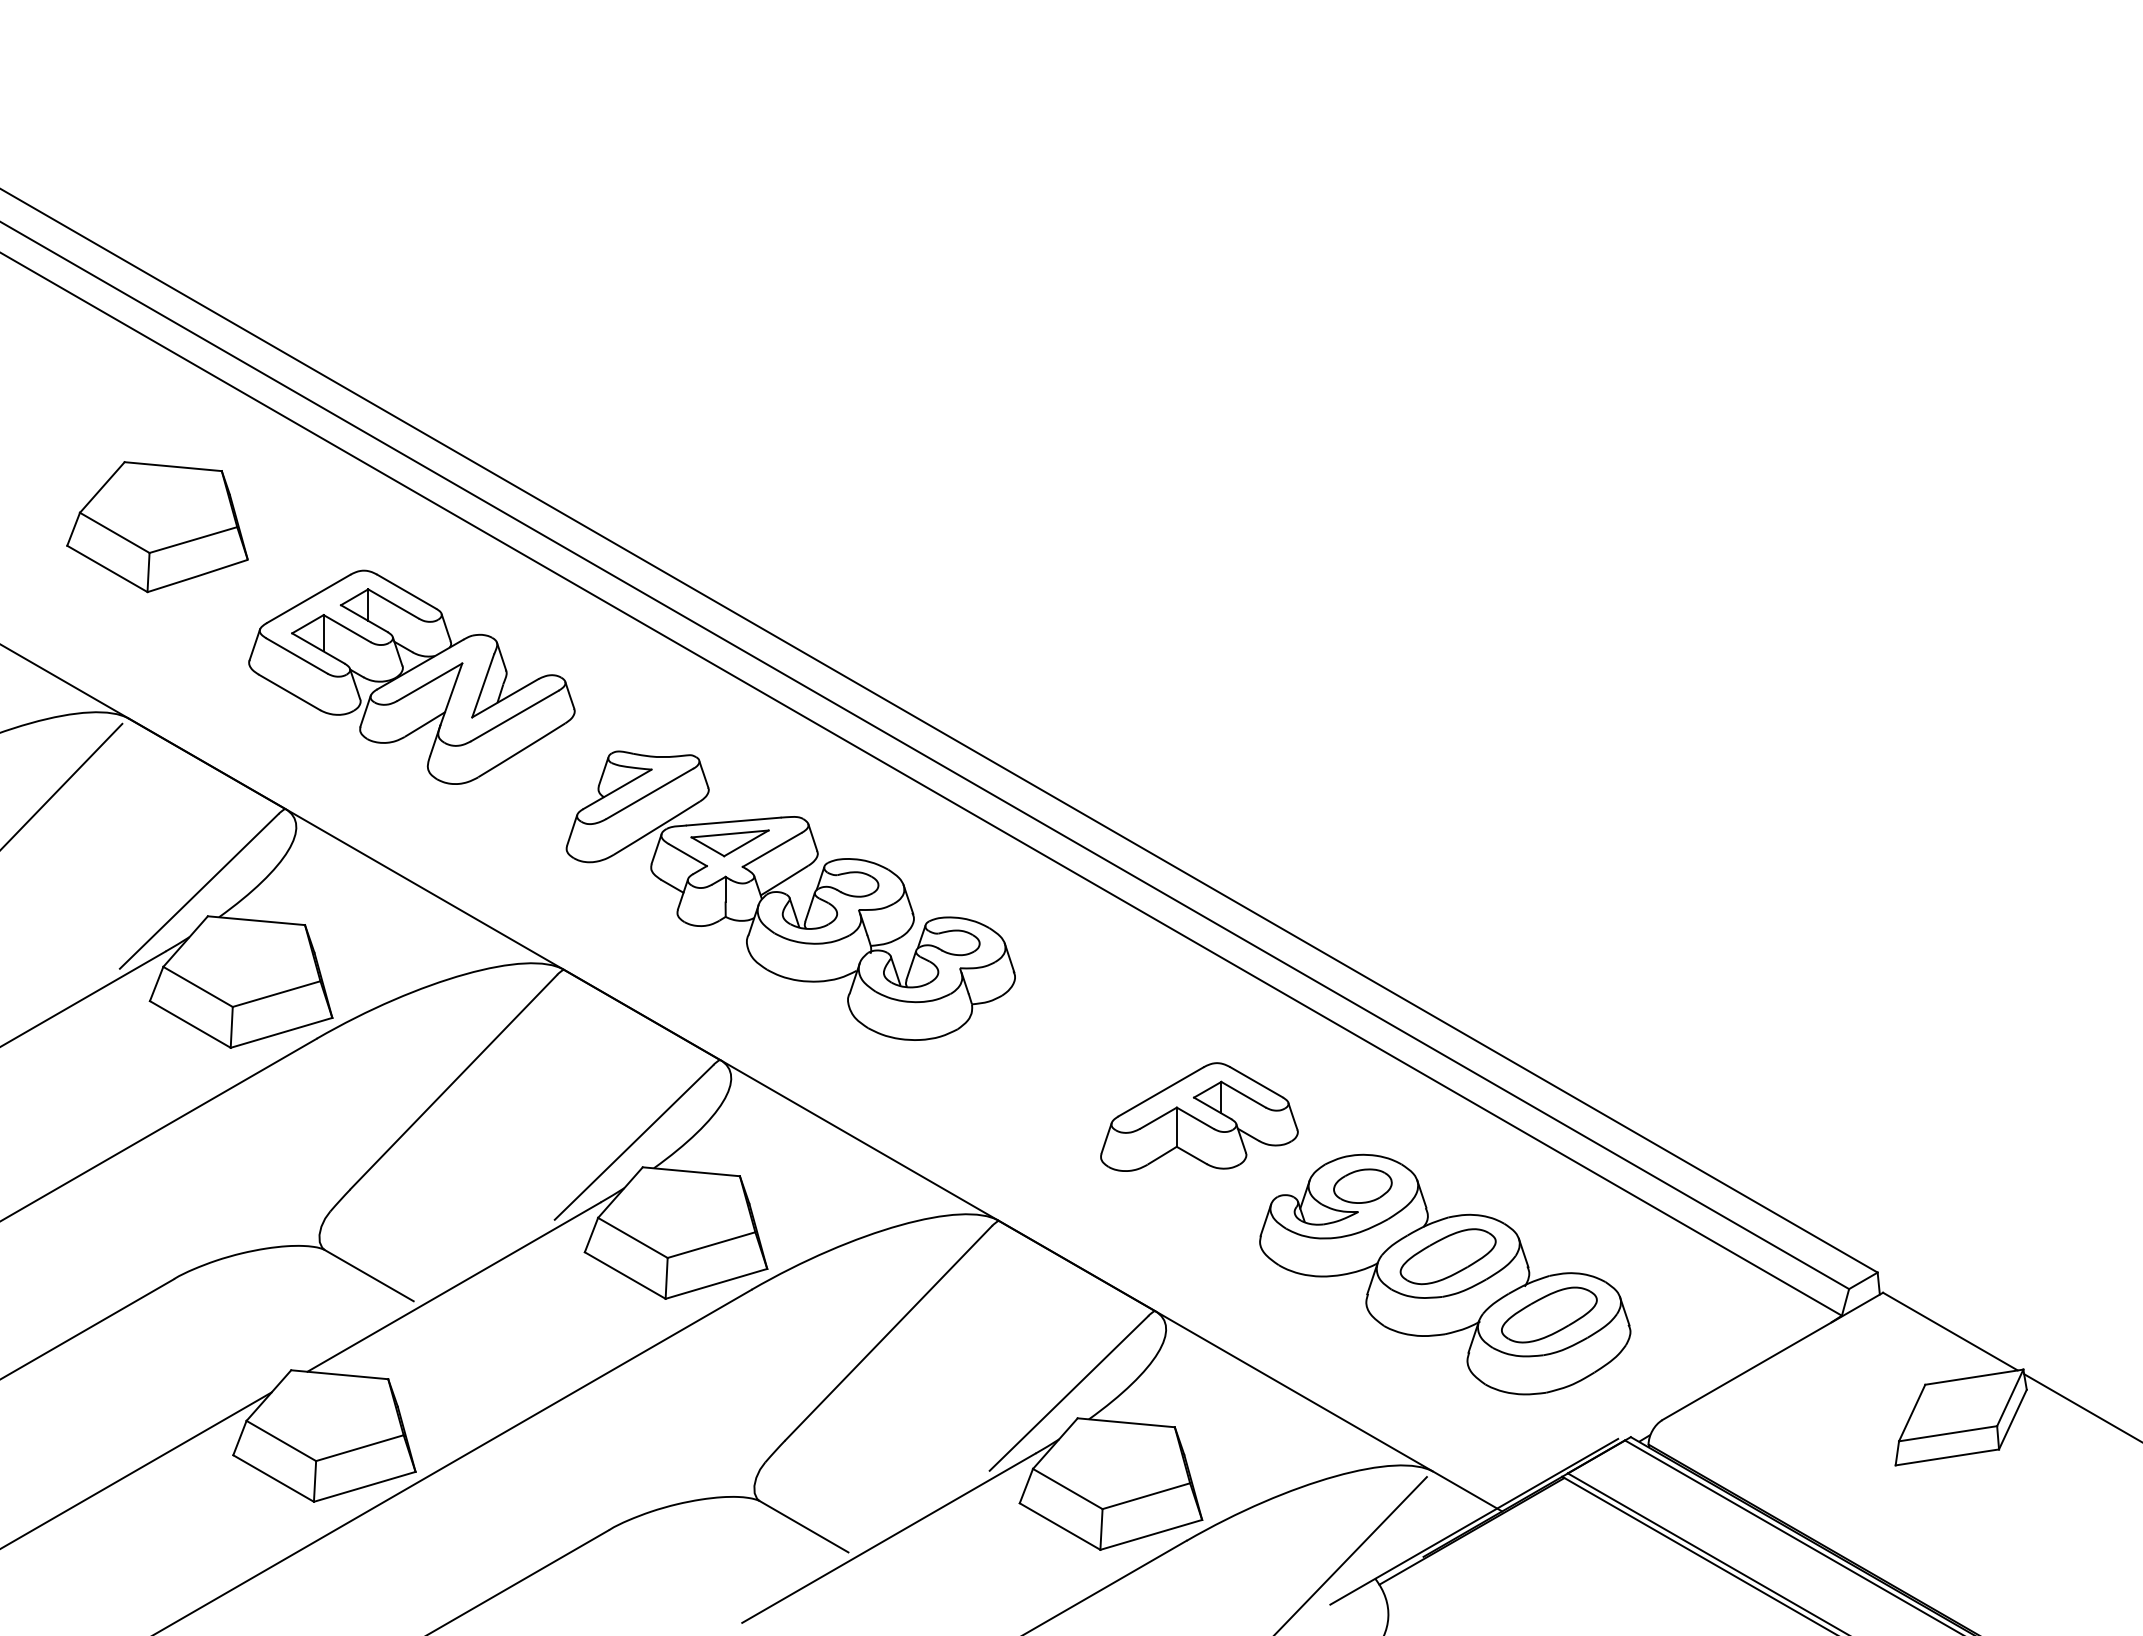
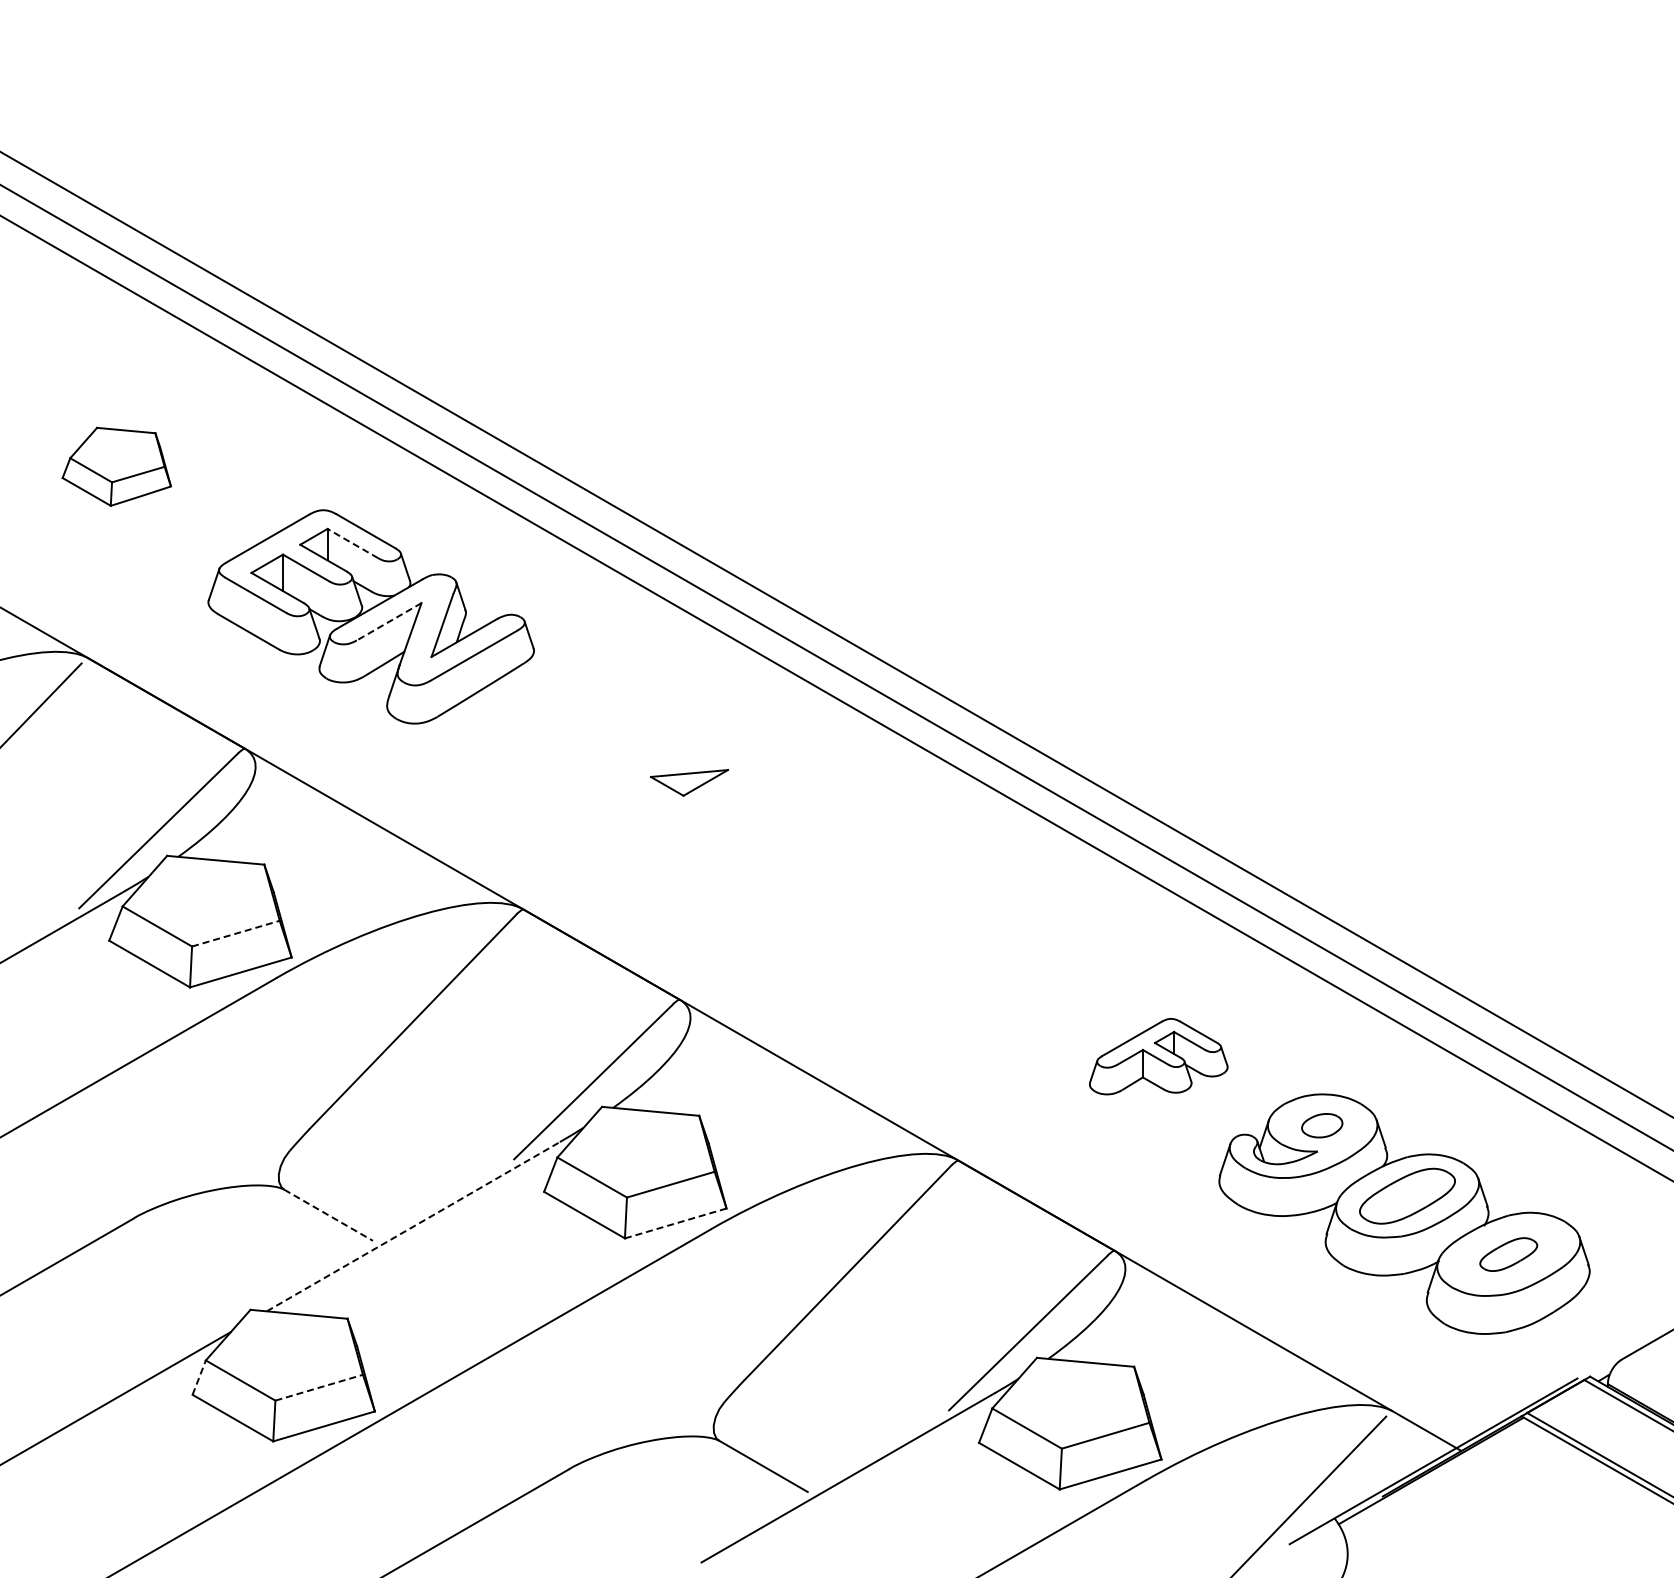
part: (157, 527) -> (116, 467), size x0.6
line: (393, 603) -> (352, 543), solid -> dashed
line: (429, 682) -> (388, 622), solid -> dashed
part: (790, 895) -> (749, 835), removed
line: (276, 994) -> (235, 934), solid -> dashed
part: (1199, 1116) -> (1158, 1056), size x0.7
part: (1362, 1185) -> (1321, 1125), size x0.7
line: (369, 1275) -> (328, 1215), solid -> dashed
line: (716, 1283) -> (675, 1223), solid -> dashed
line: (454, 1286) -> (413, 1226), solid -> dashed
part: (1549, 1314) -> (1508, 1254), size x0.6
line: (240, 1437) -> (199, 1377), solid -> dashed
line: (359, 1448) -> (318, 1388), solid -> dashed

